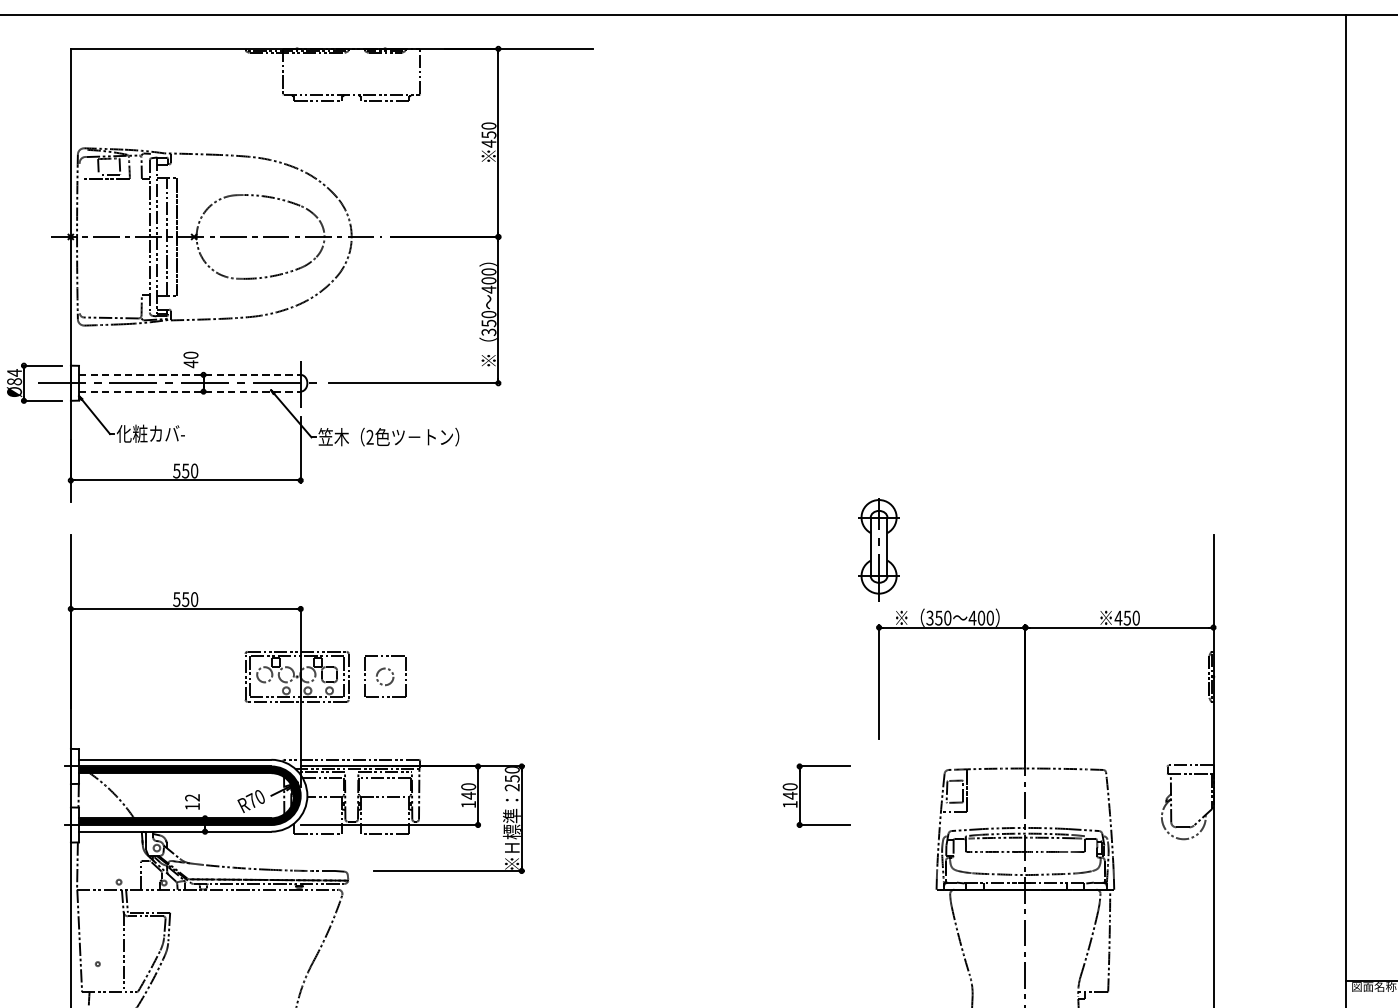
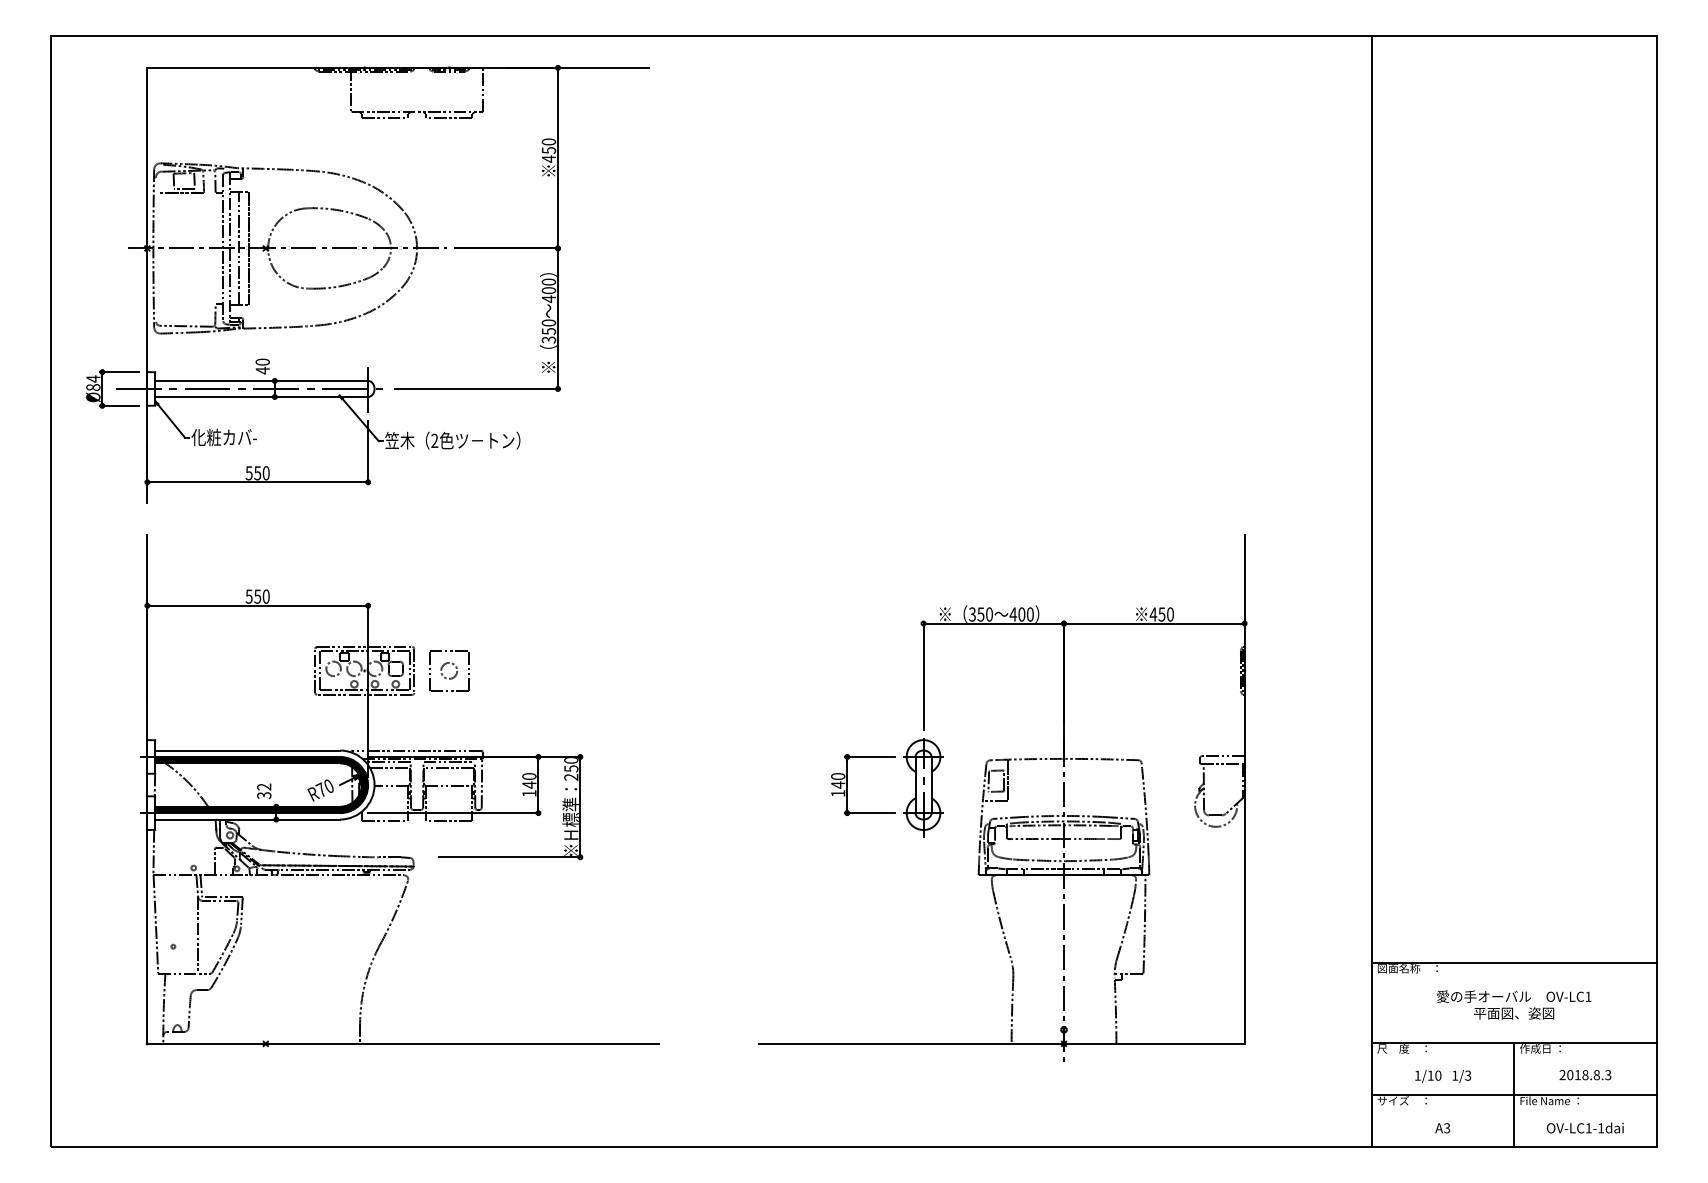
line: (190, 374) -> (262, 380), dashed -> solid
line: (190, 391) -> (262, 396), dashed -> solid
part: (879, 549) -> (923, 787), moved
text: (192, 806) -> (264, 795), 12 -> 32

